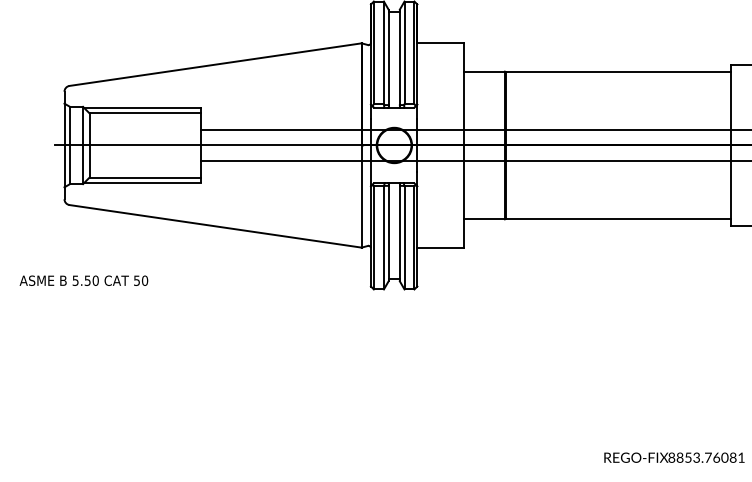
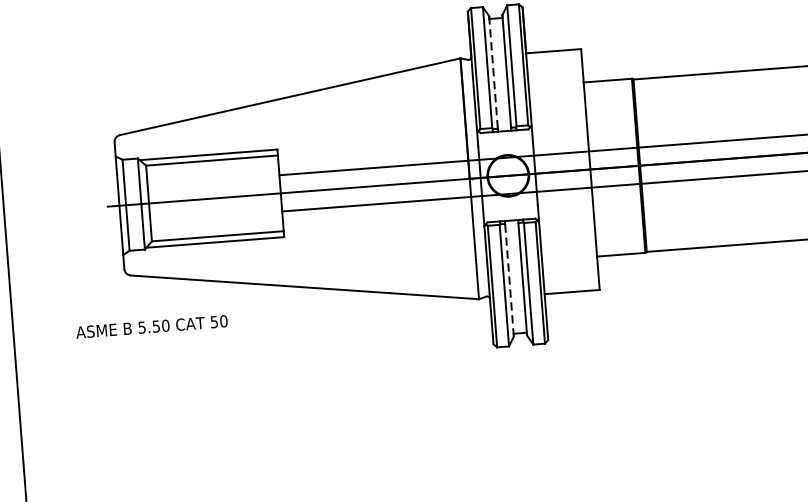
line: (388, 57) -> (493, 72), solid -> dashed
line: (388, 233) -> (509, 280), solid -> dashed
text: (83, 280) -> (151, 326), moved

